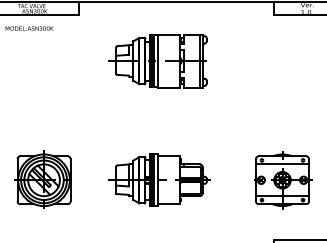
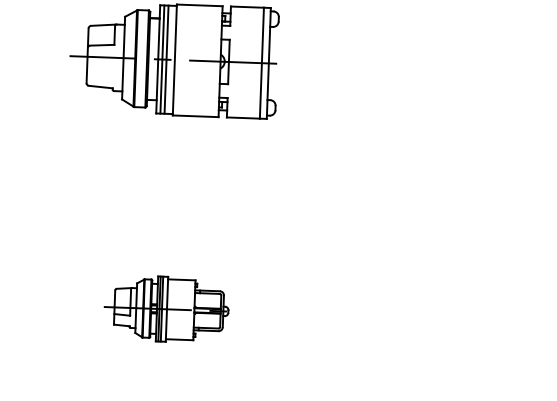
part: (159, 179) -> (168, 307), size x0.6
part: (283, 180) -> (428, 319), removed

